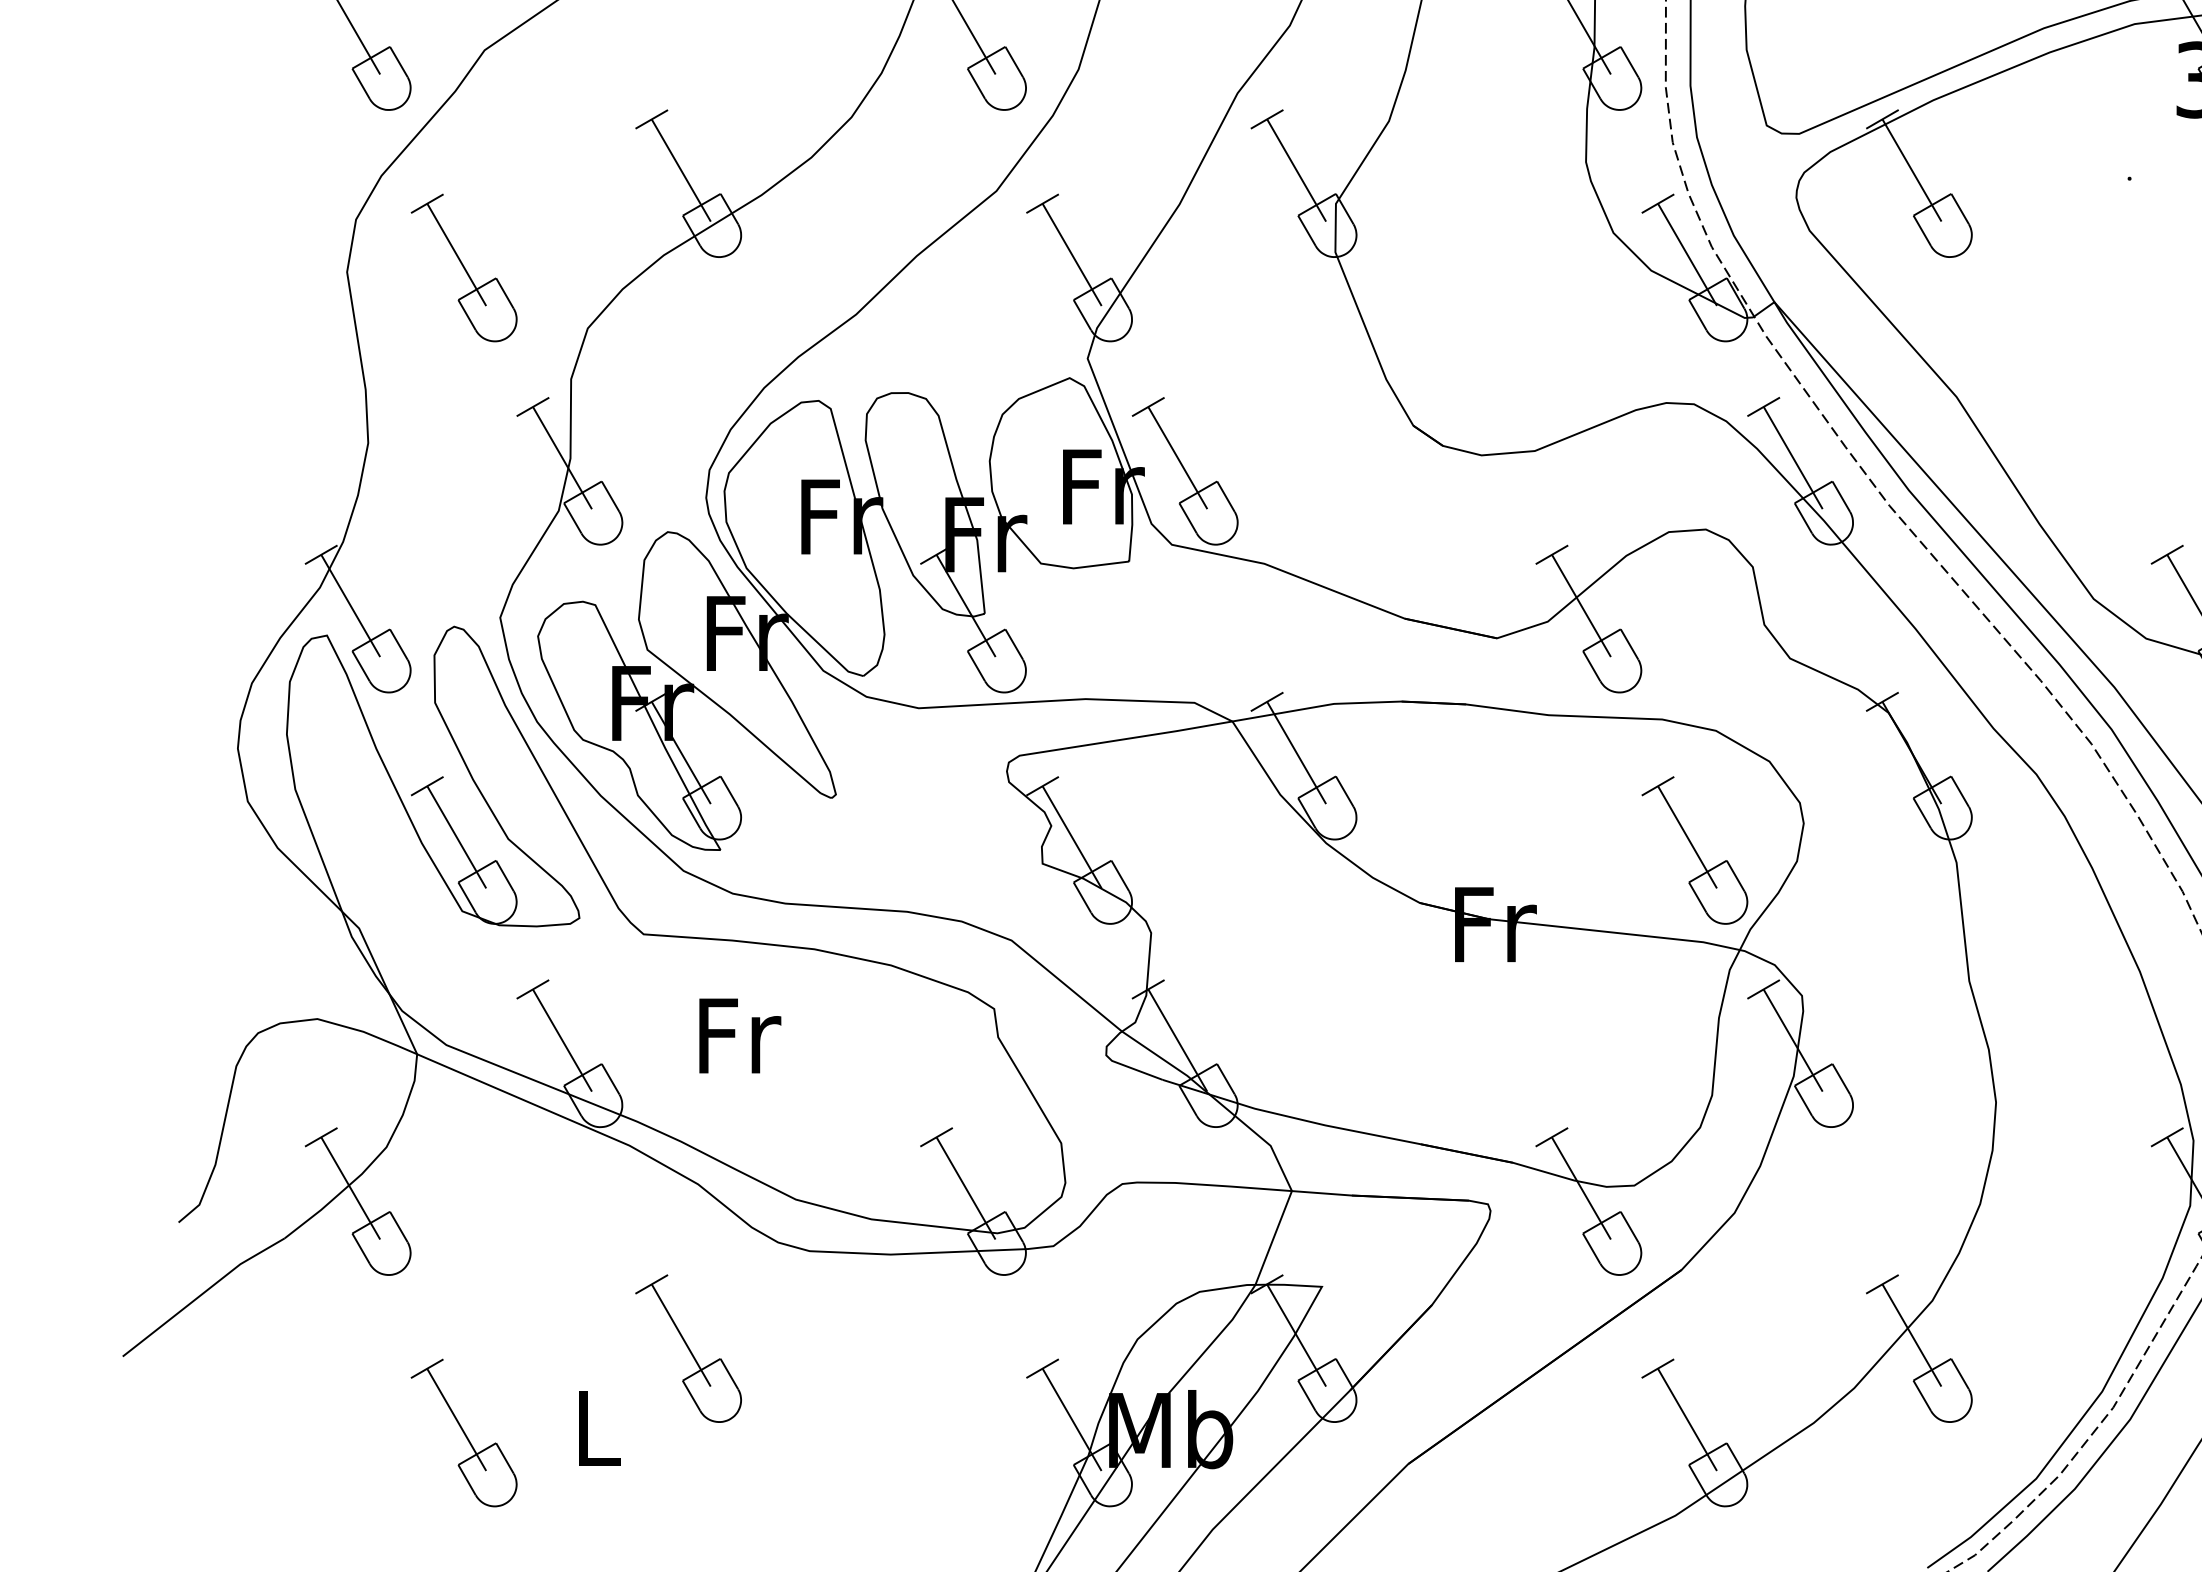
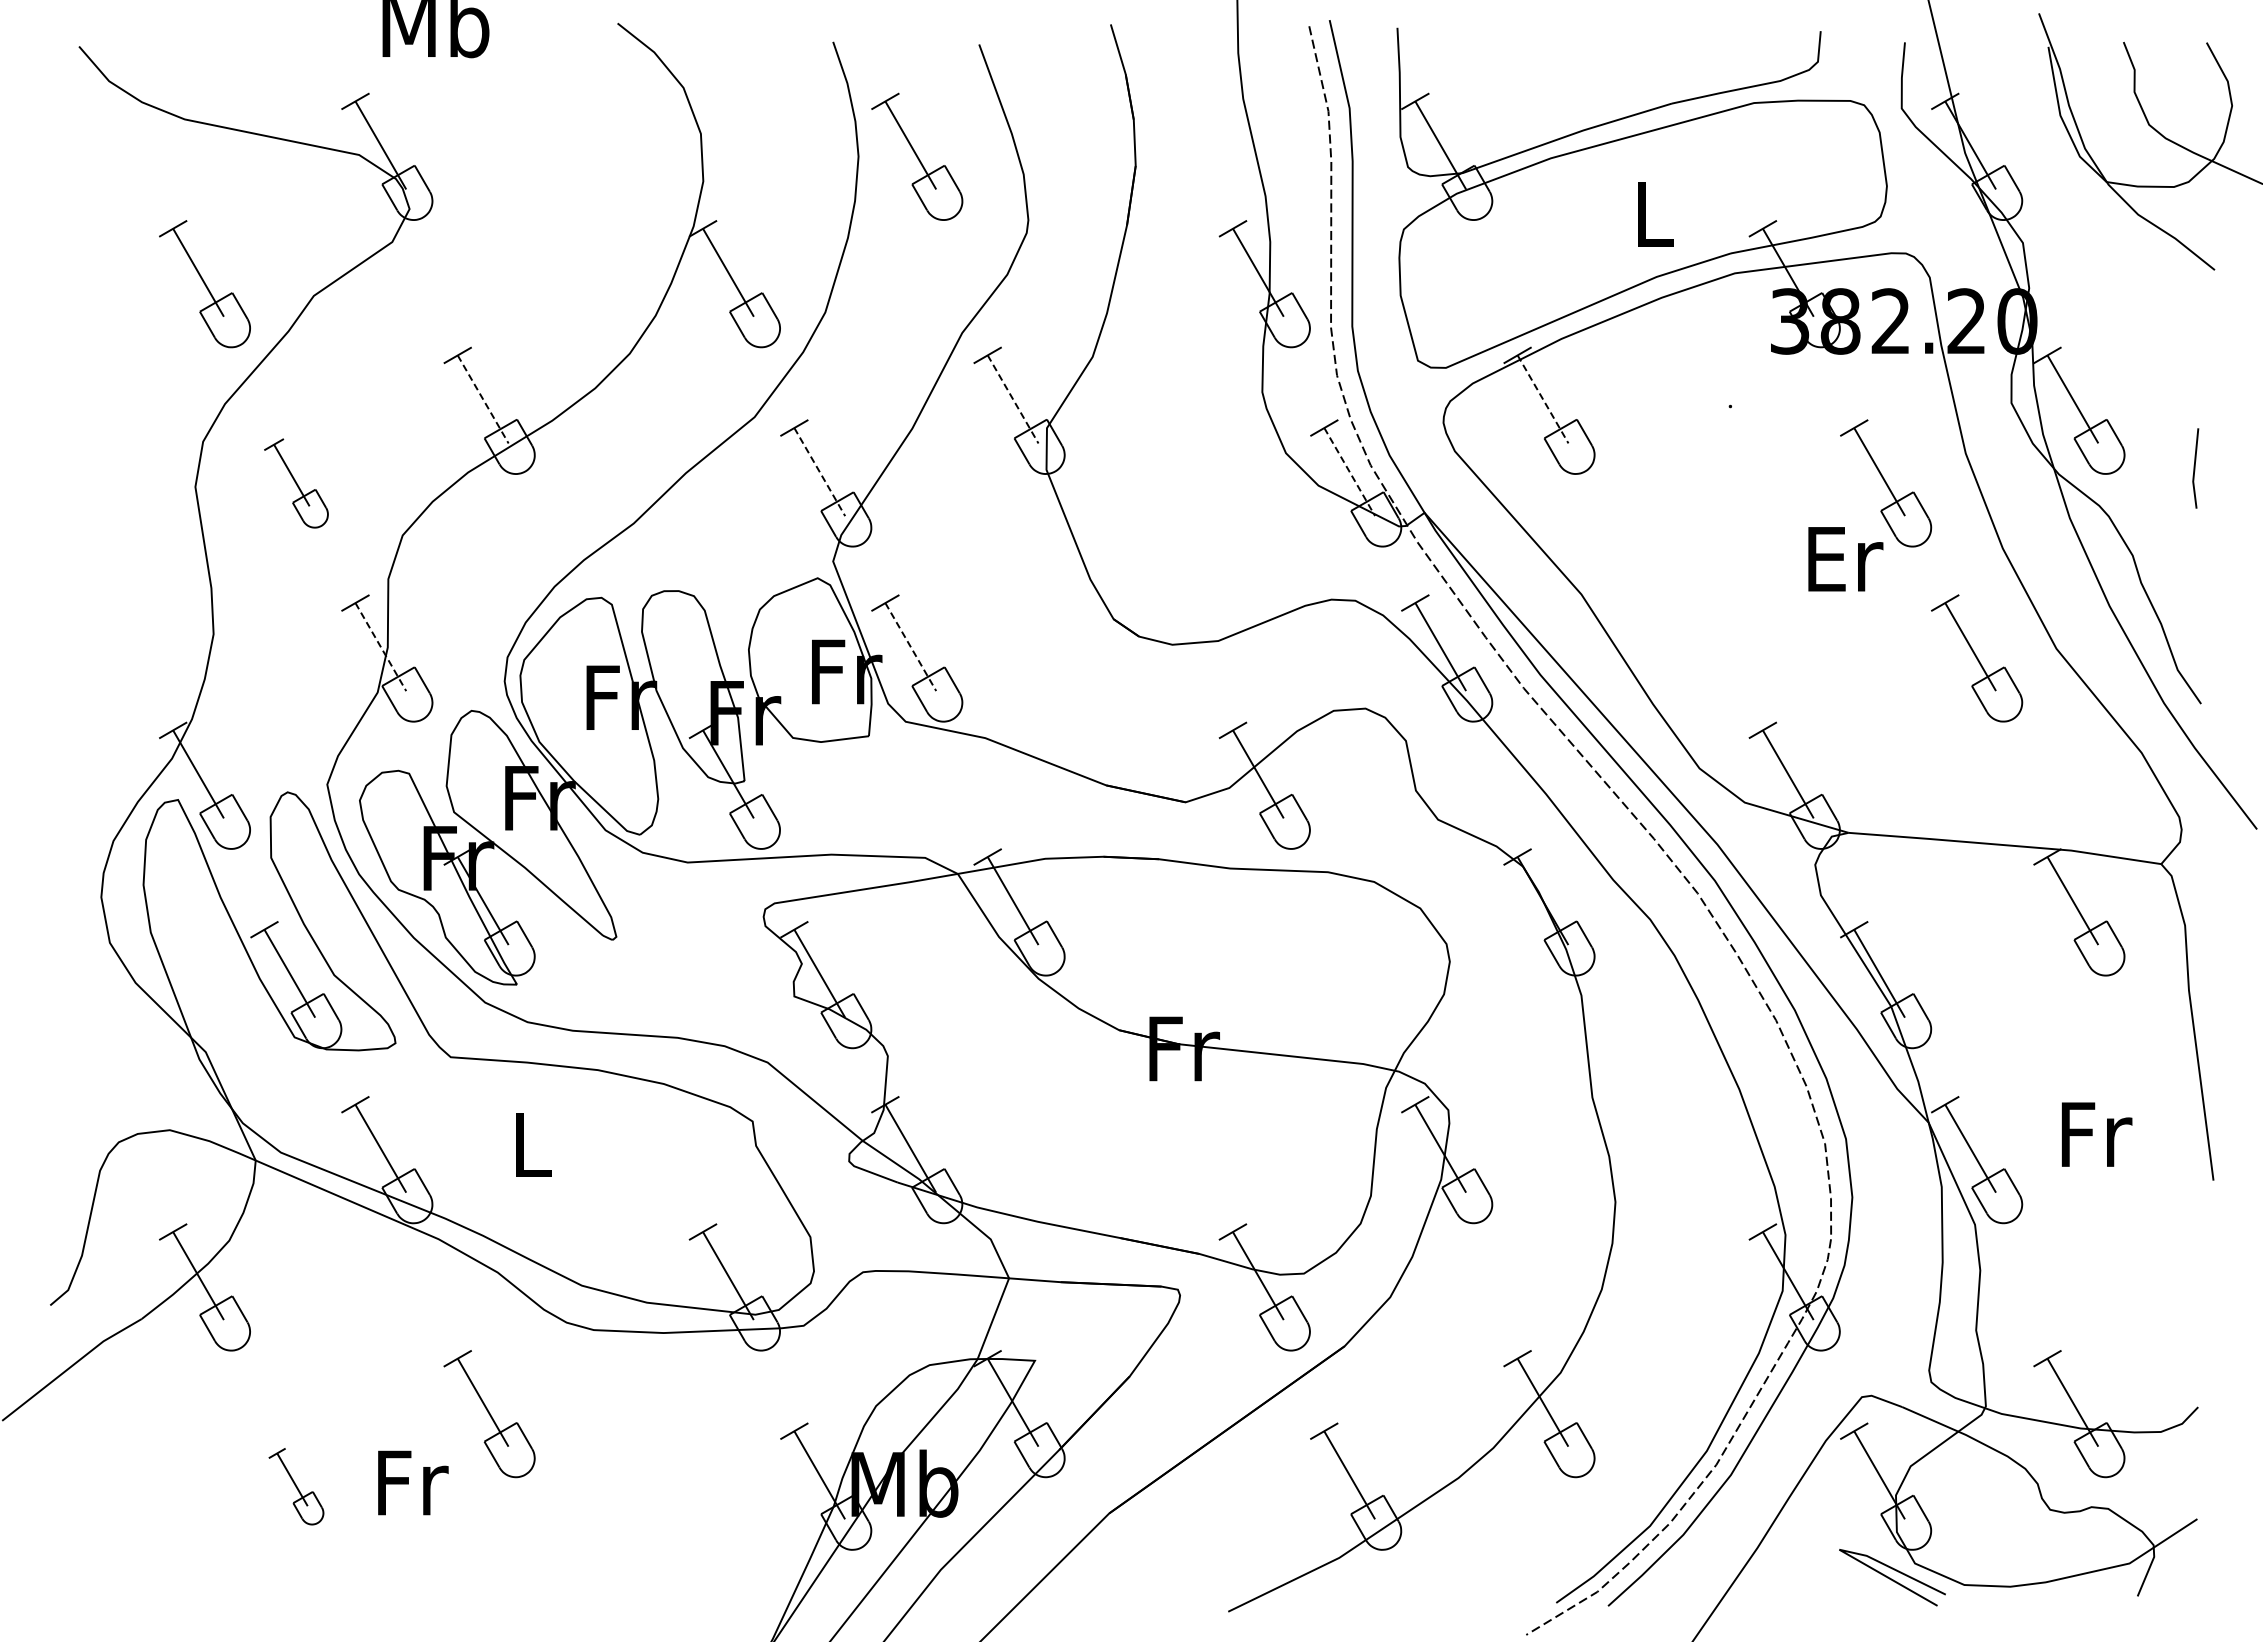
line: (681, 170) -> (483, 399), solid -> dashed
line: (1297, 170) -> (1013, 399), solid -> dashed
line: (1912, 170) -> (1543, 399), solid -> dashed
line: (1071, 255) -> (819, 472), solid -> dashed
line: (1687, 255) -> (1349, 472), solid -> dashed
part: (464, 268) -> (296, 483), size x0.7
line: (562, 458) -> (380, 647), solid -> dashed
line: (1177, 458) -> (910, 647), solid -> dashed
part: (1695, 851) -> (1356, 985), removed
text: (739, 1035) -> (533, 1144), Fr -> L
text: (600, 1428) -> (413, 1482), L -> Fr
part: (464, 1432) -> (296, 1486), size x0.6

